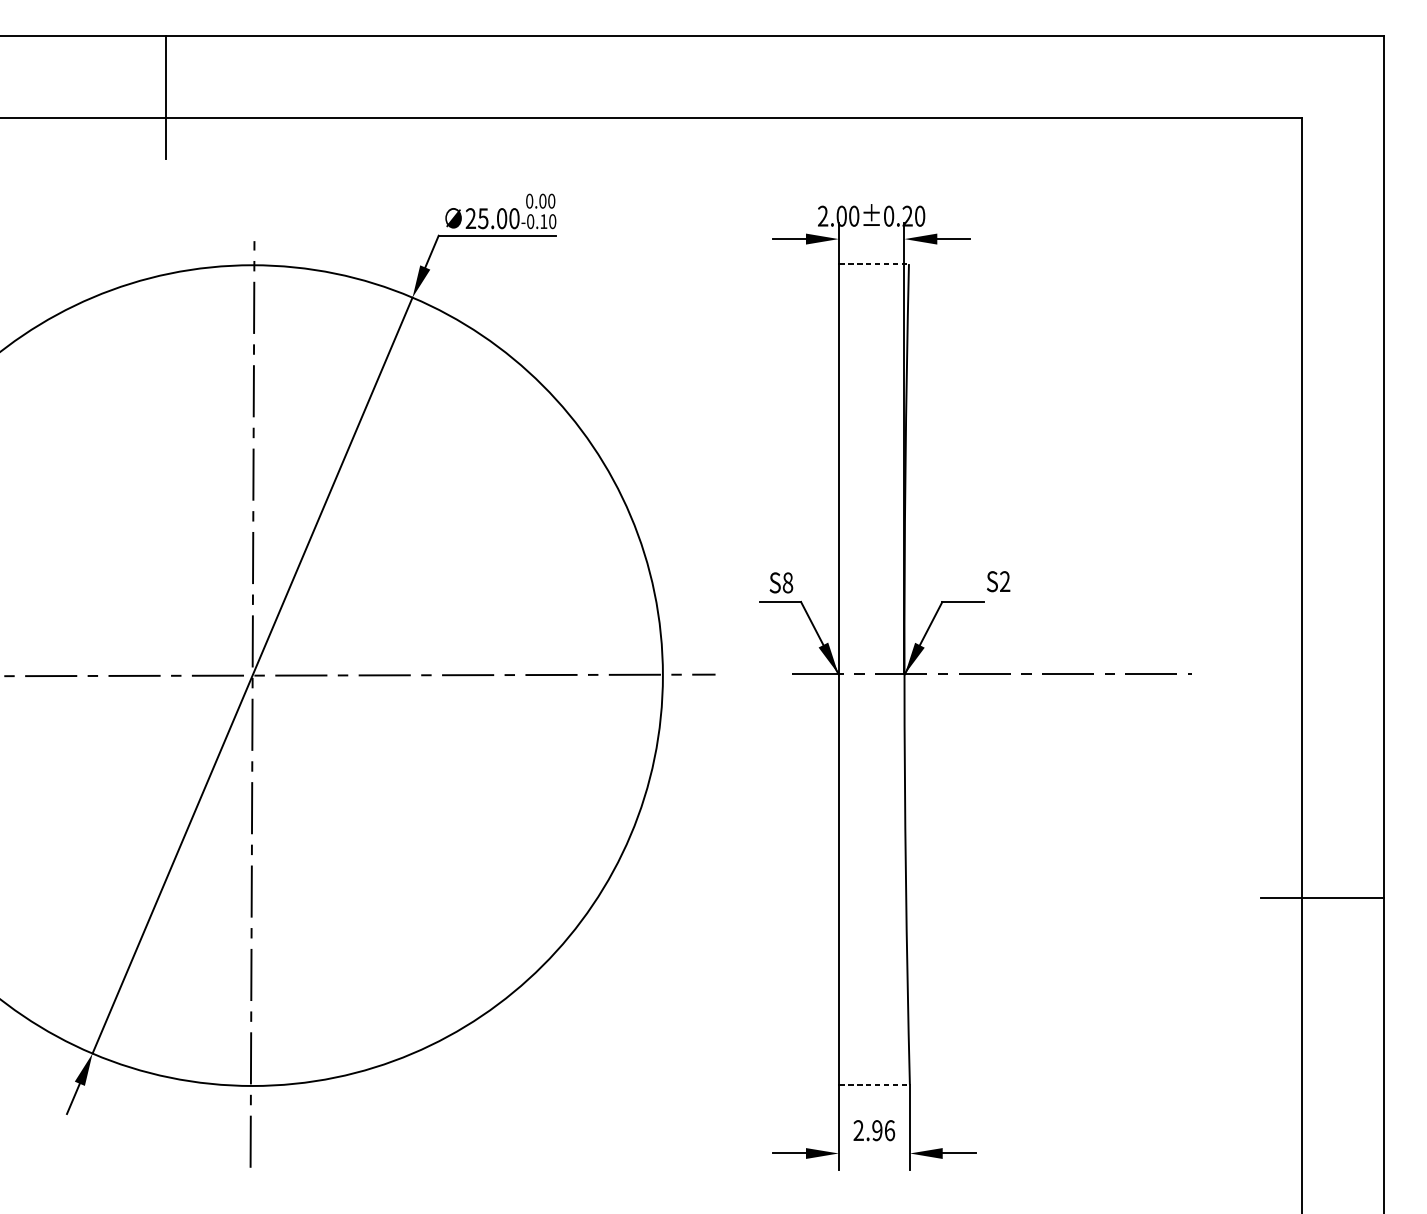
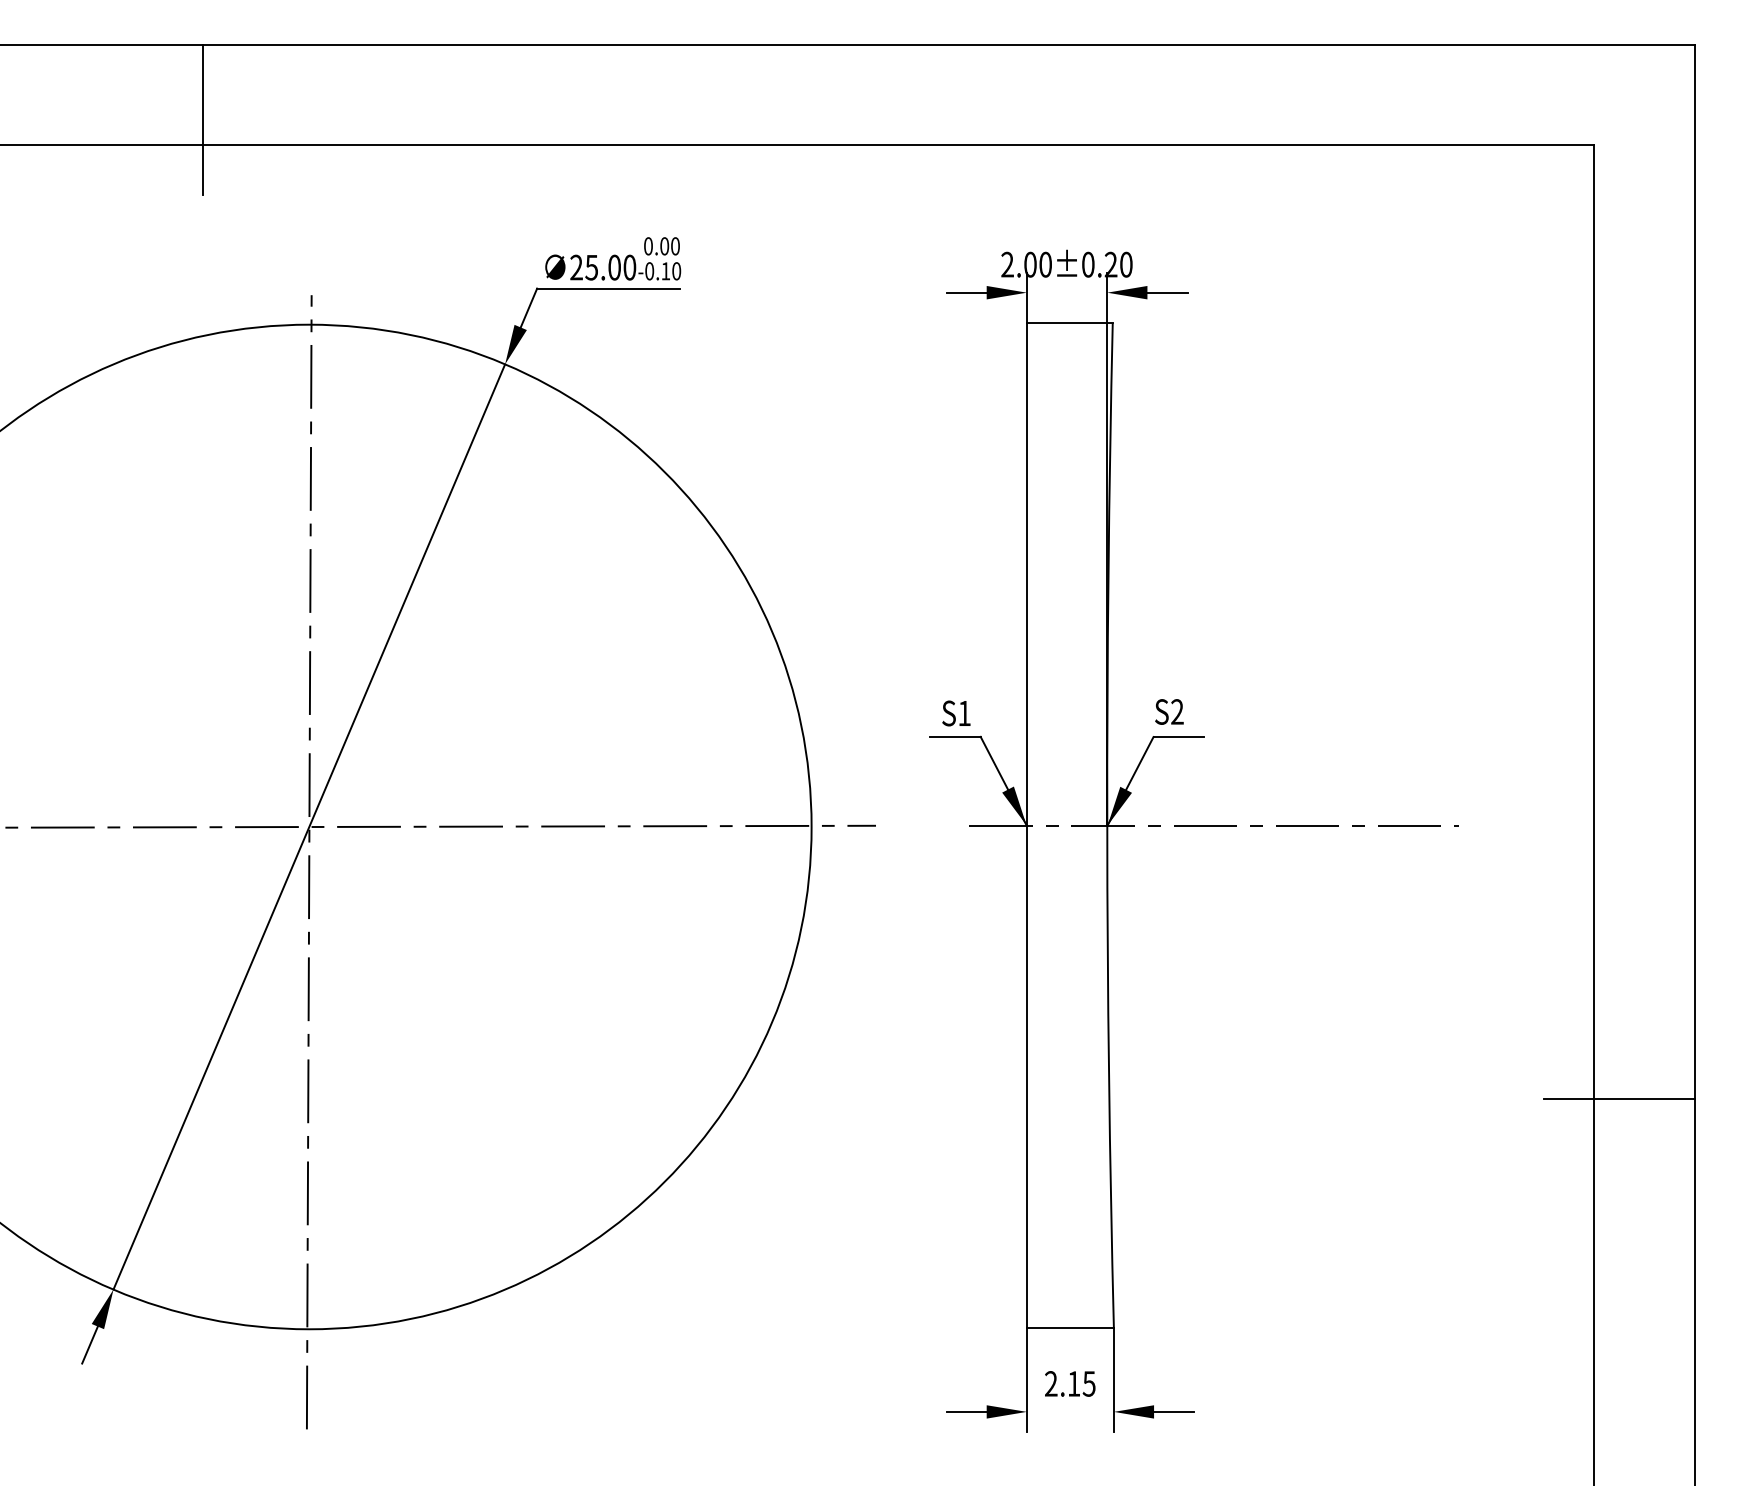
line: (873, 264) -> (1069, 323), dashed -> solid
text: (998, 581) -> (1169, 711), moved
text: (787, 582) -> (964, 713), S8 -> S1
line: (874, 1084) -> (1070, 1327), dashed -> solid
text: (883, 1130) -> (1081, 1383), 2.96 -> 2.15

